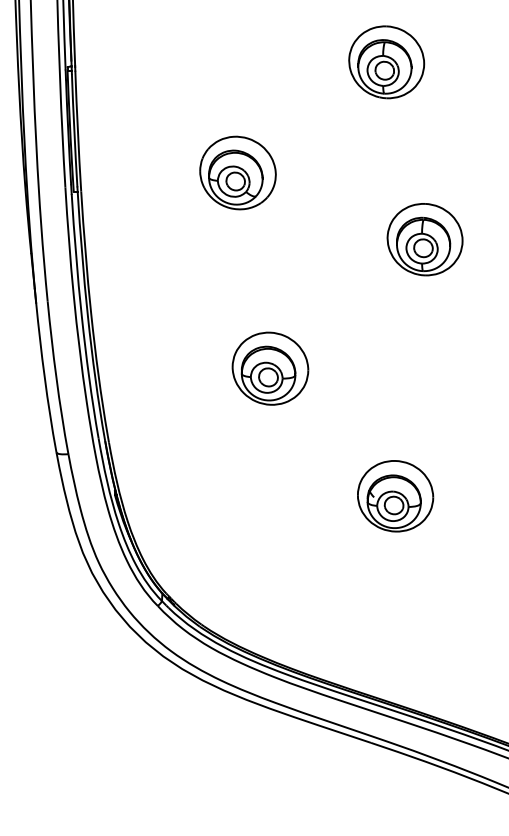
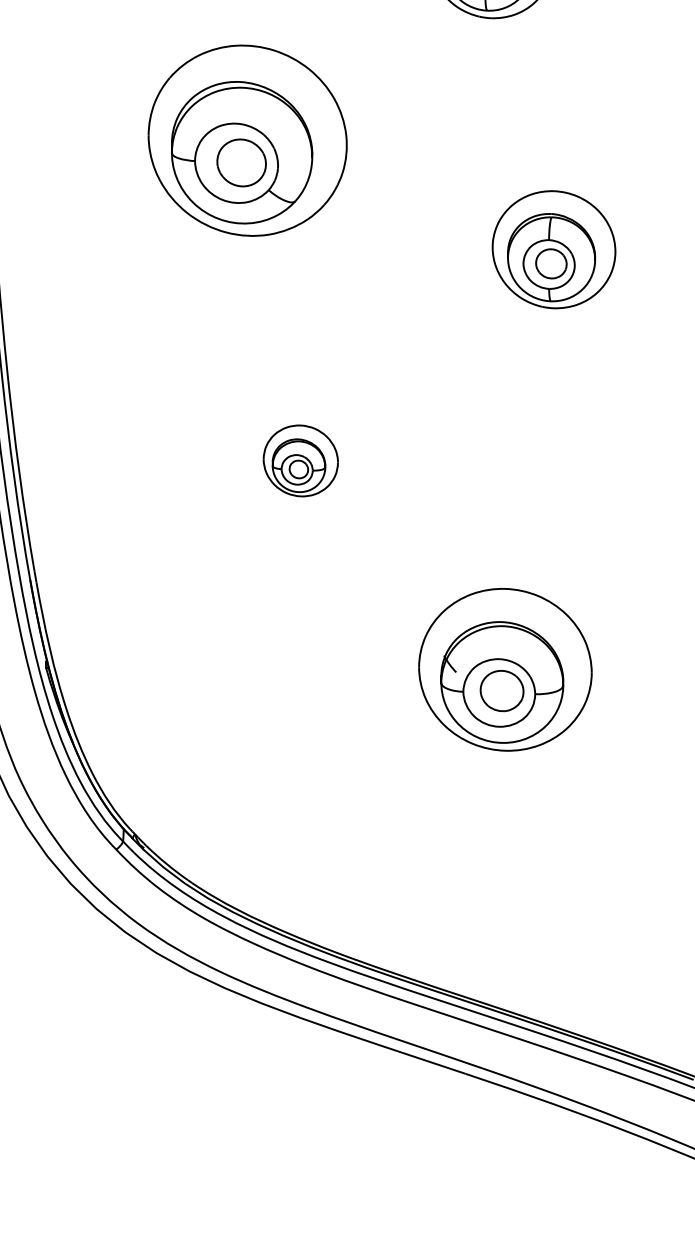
part: (237, 172) -> (246, 139), size x1.6
part: (270, 368) -> (300, 460), size x0.6
part: (395, 496) -> (505, 670), size x1.4

